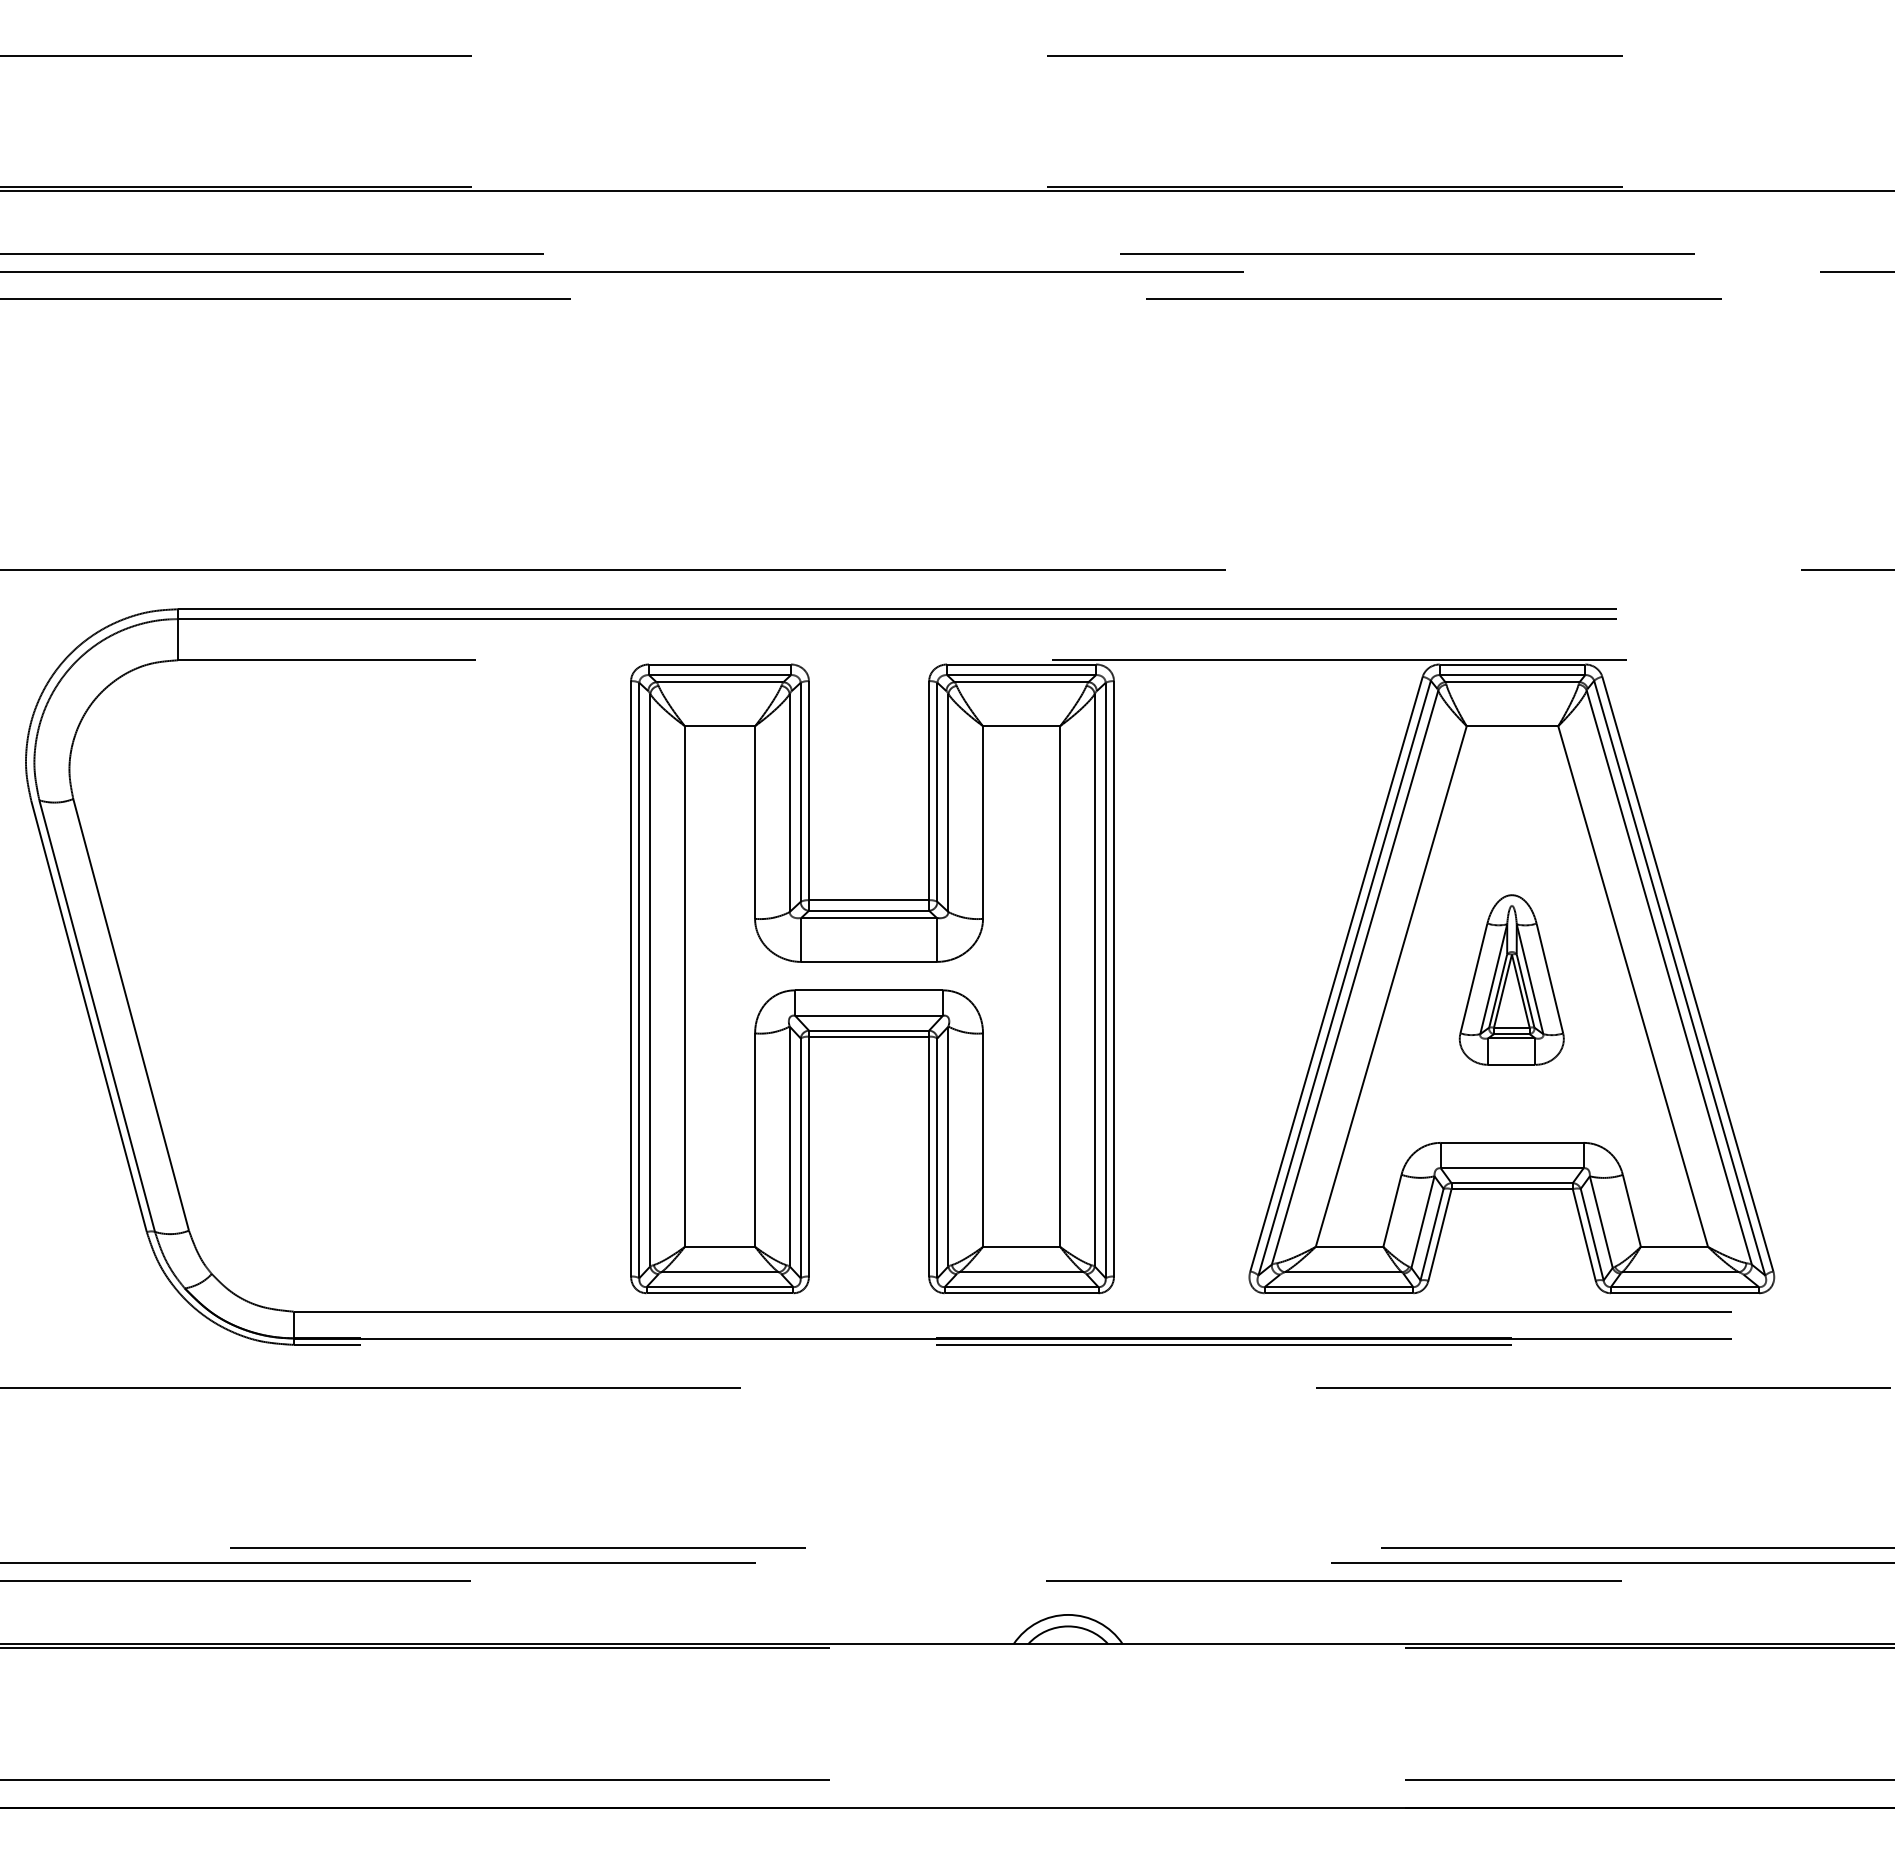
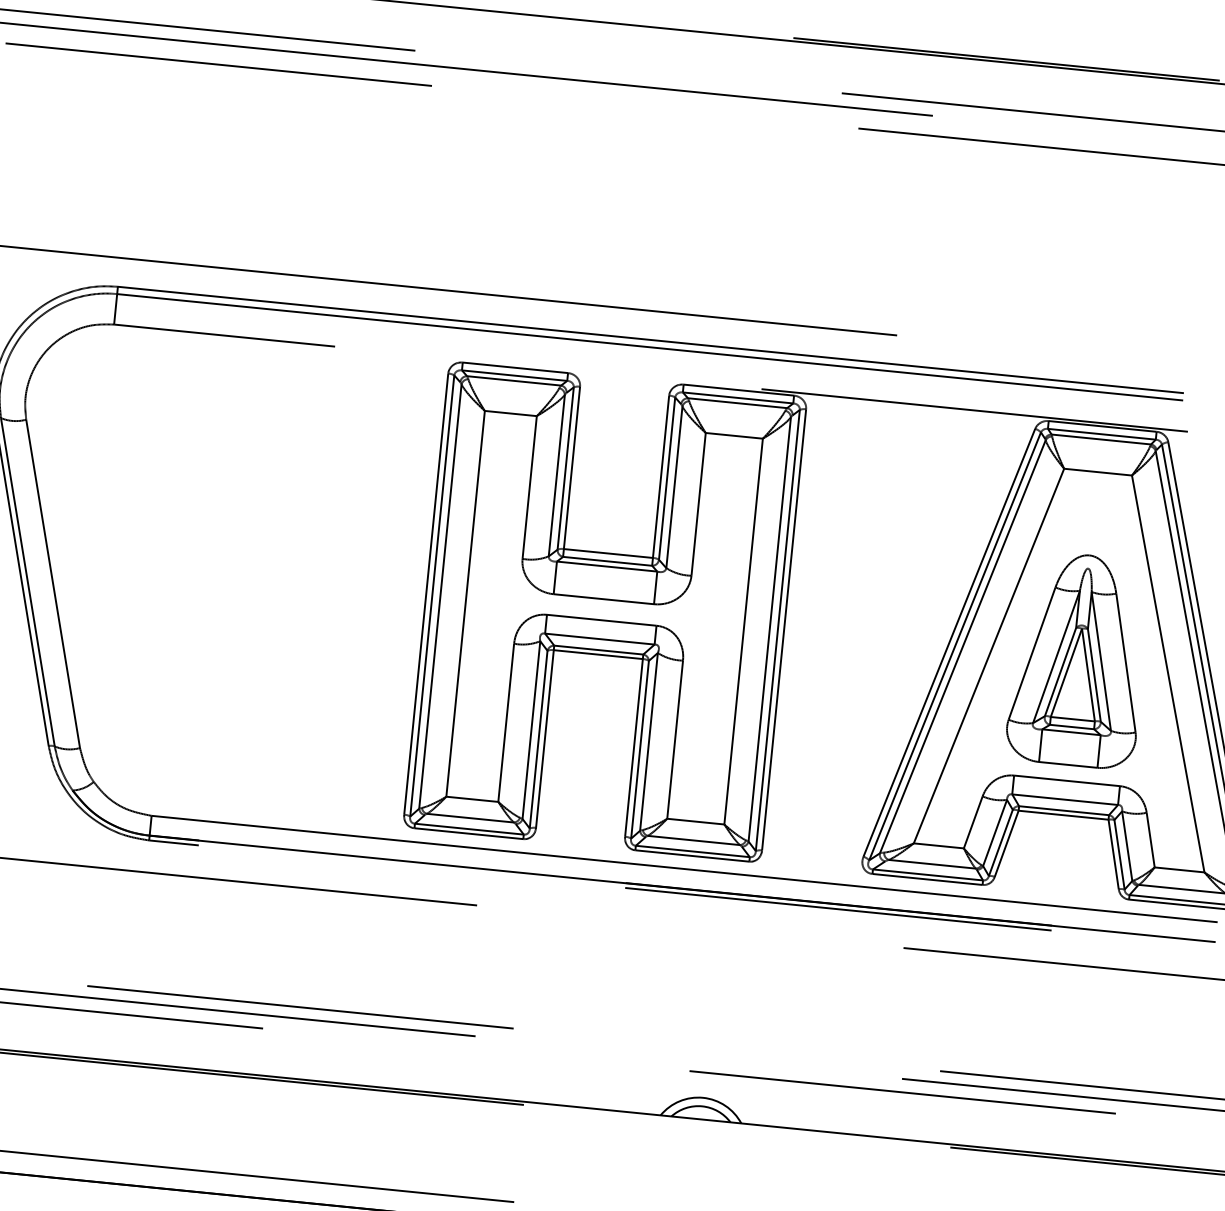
part: (1511, 979) -> (1078, 659), size x1.67

